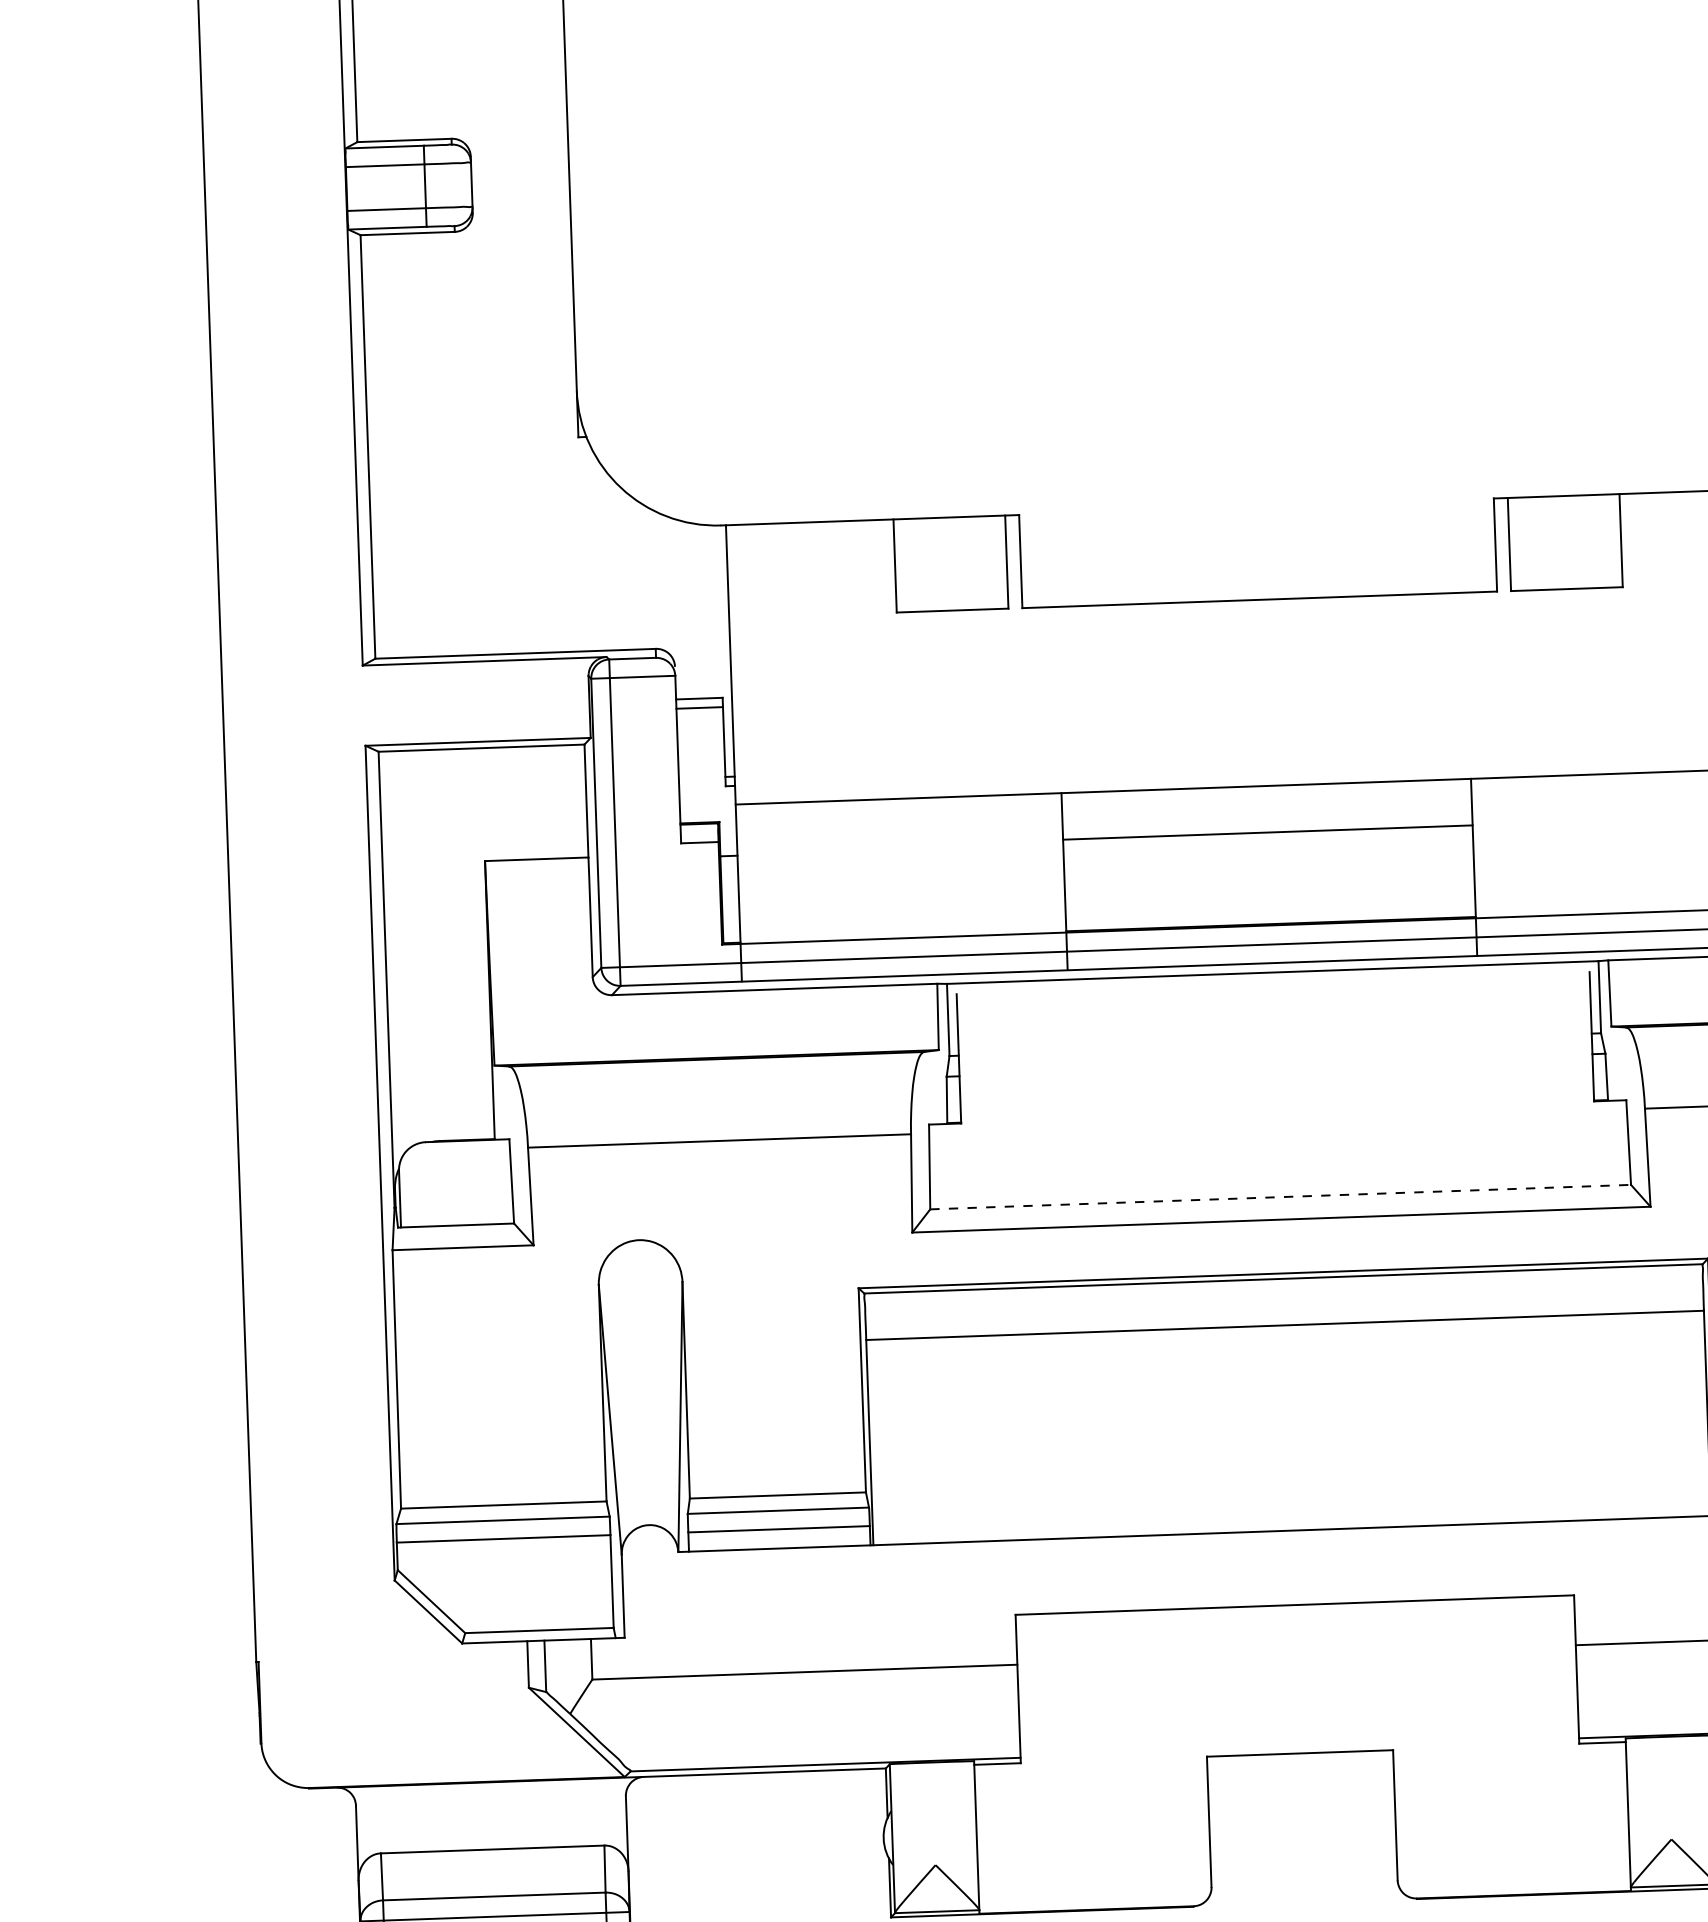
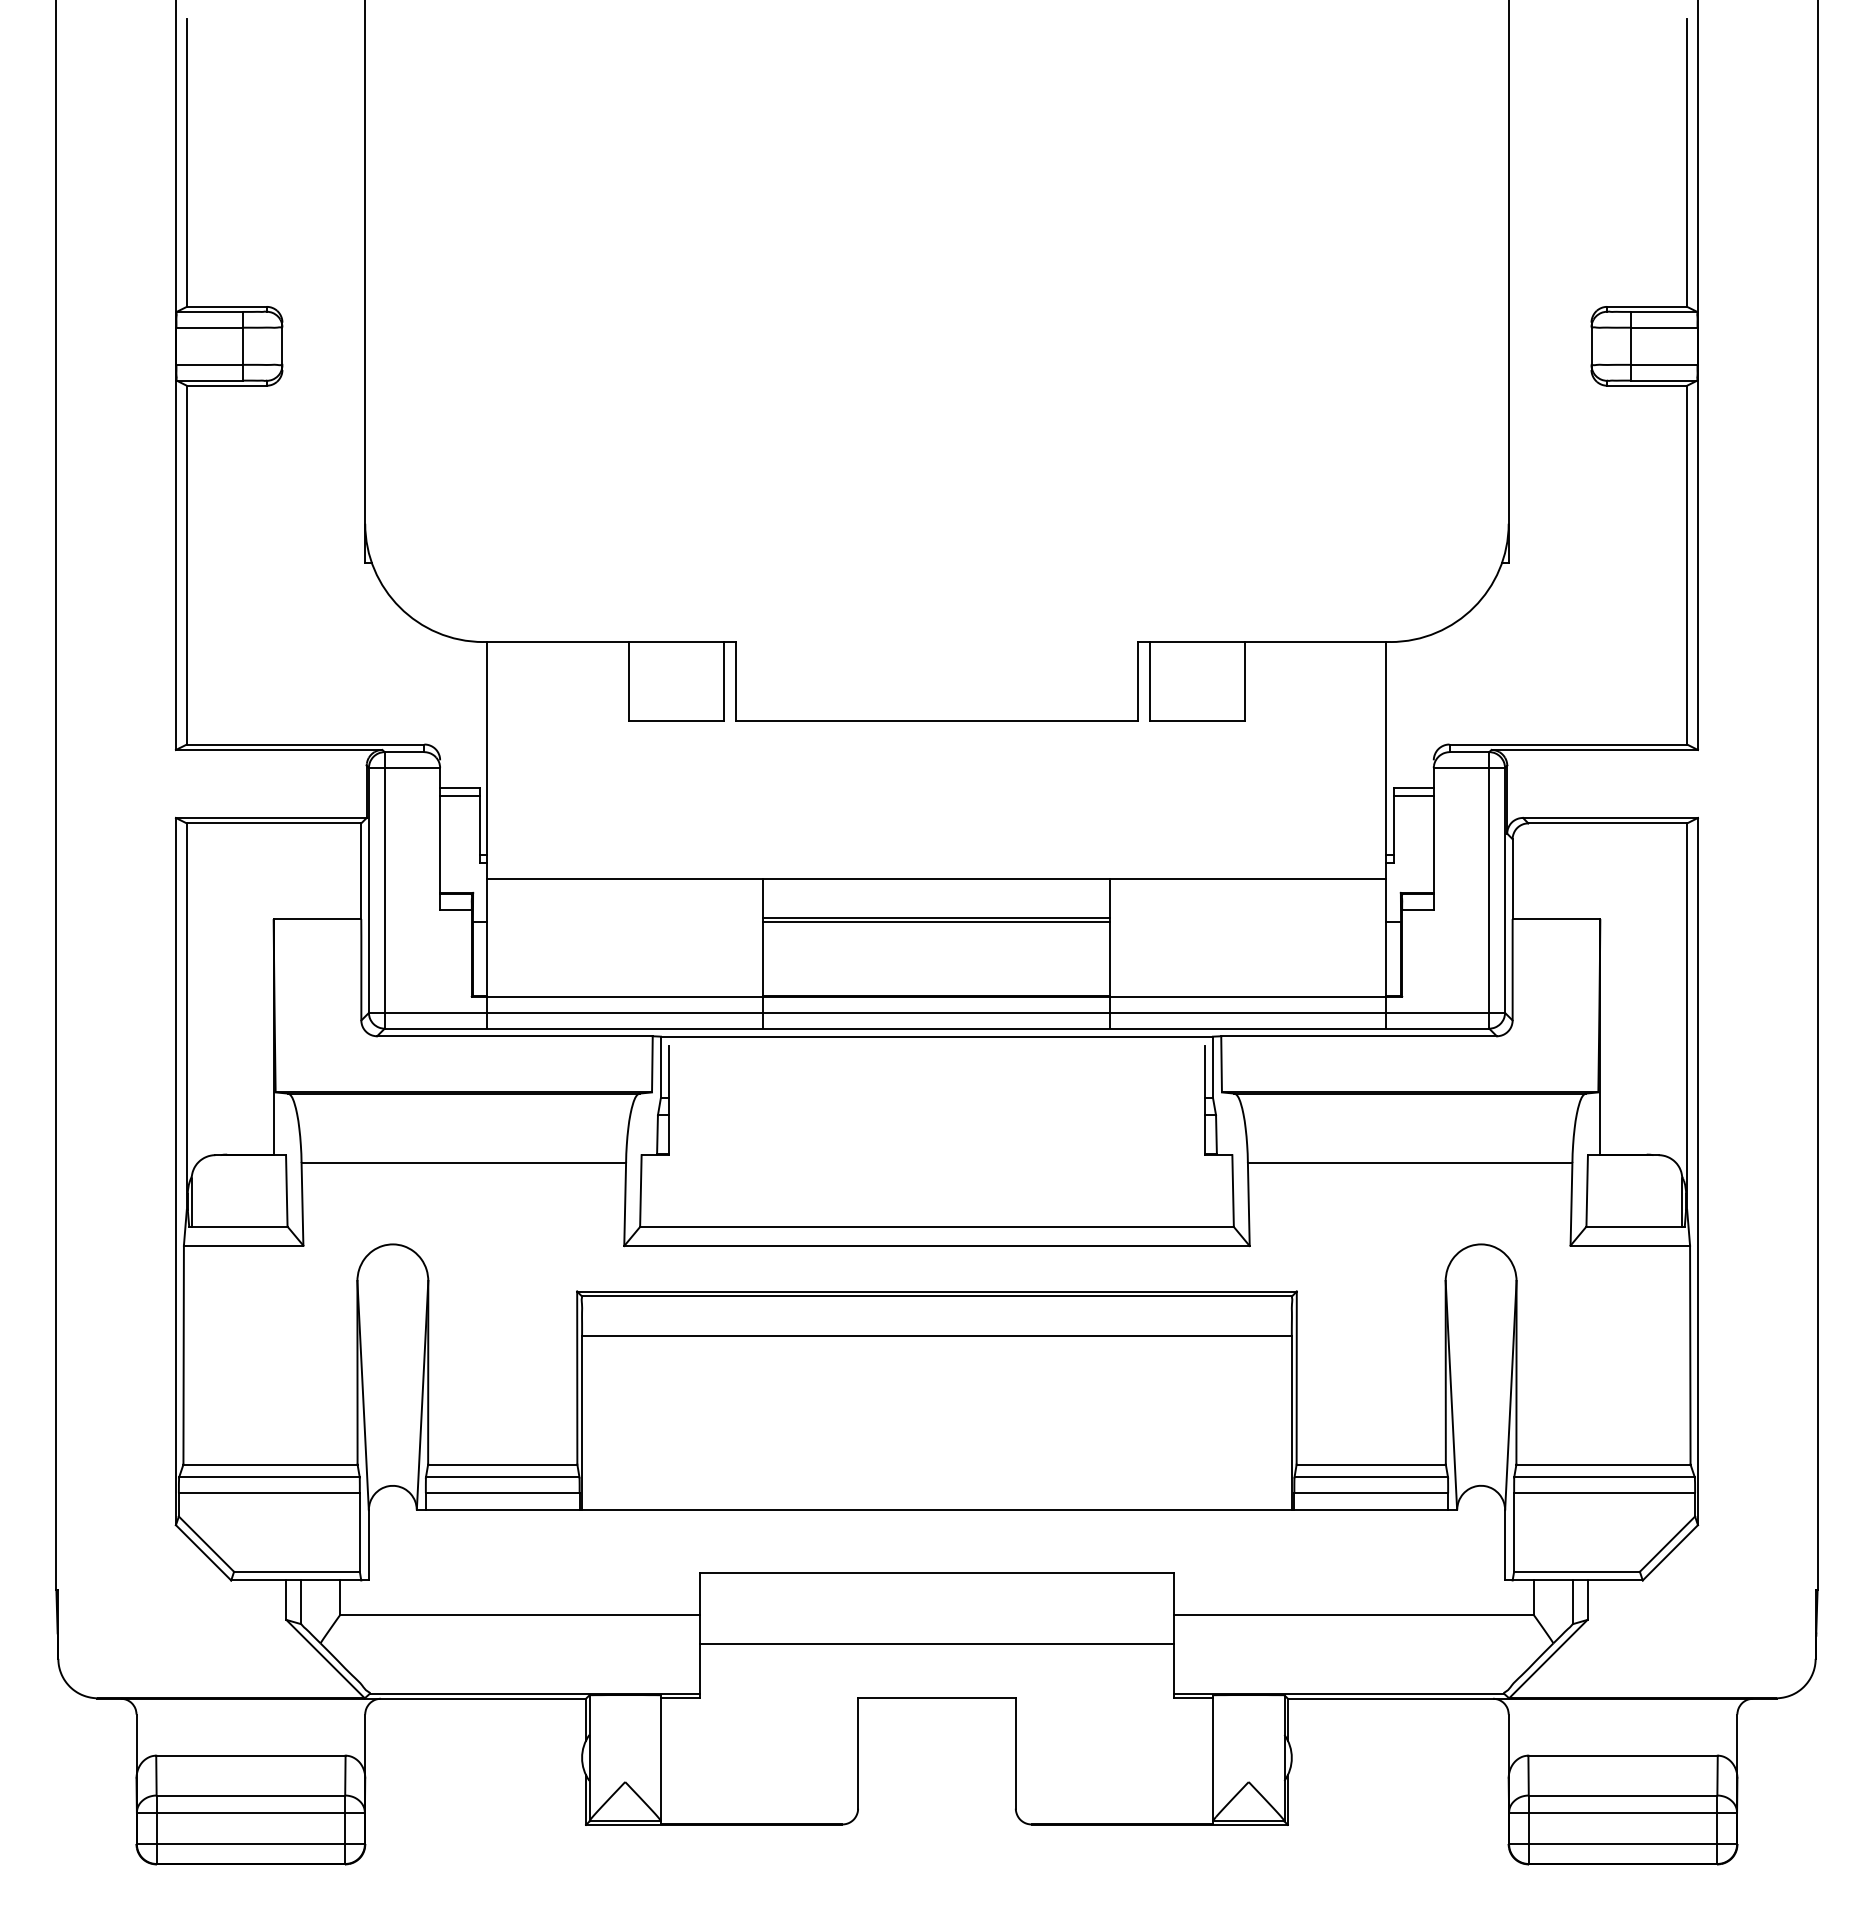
line: (1267, 836) -> (936, 921), added
line: (1281, 1196) -> (937, 1226), dashed -> solid
line: (1297, 1688) -> (936, 1643), added

